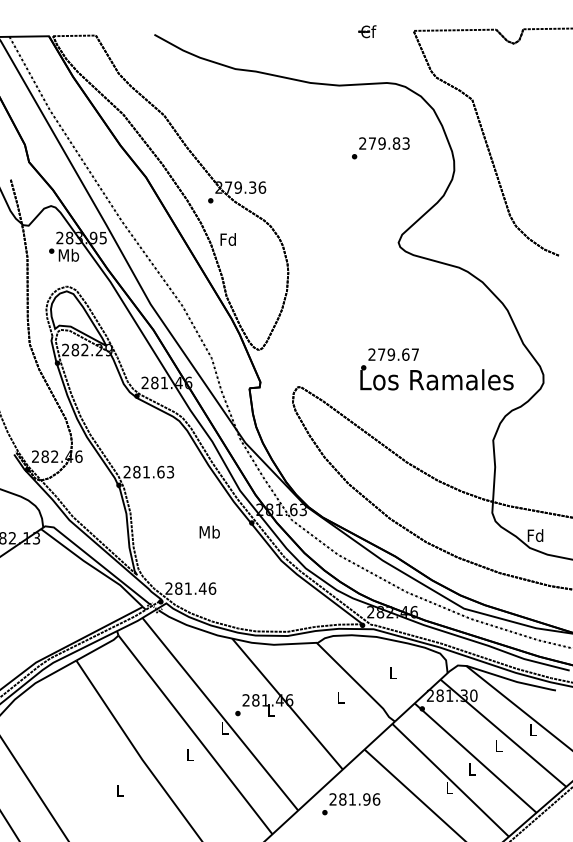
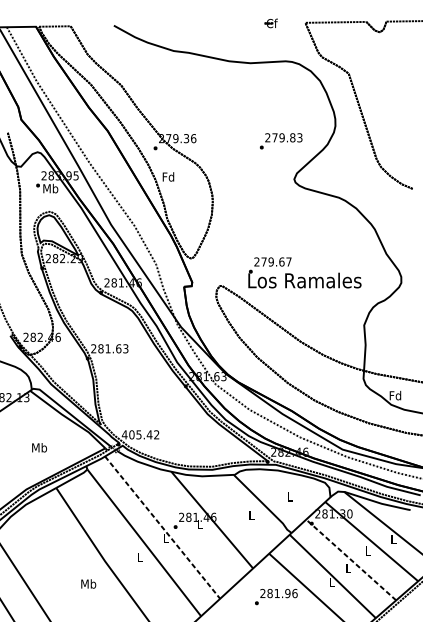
text: (380, 148) -> (280, 141), moved
text: (436, 369) -> (304, 272), moved
text: (209, 531) -> (39, 447), moved
text: (190, 588) -> (140, 434), 281.46 -> 405.42
line: (220, 714) -> (162, 527), solid -> dashed
line: (475, 758) -> (351, 560), solid -> dashed
text: (120, 790) -> (88, 583), L -> Mb
text: (351, 804) -> (276, 597), moved

